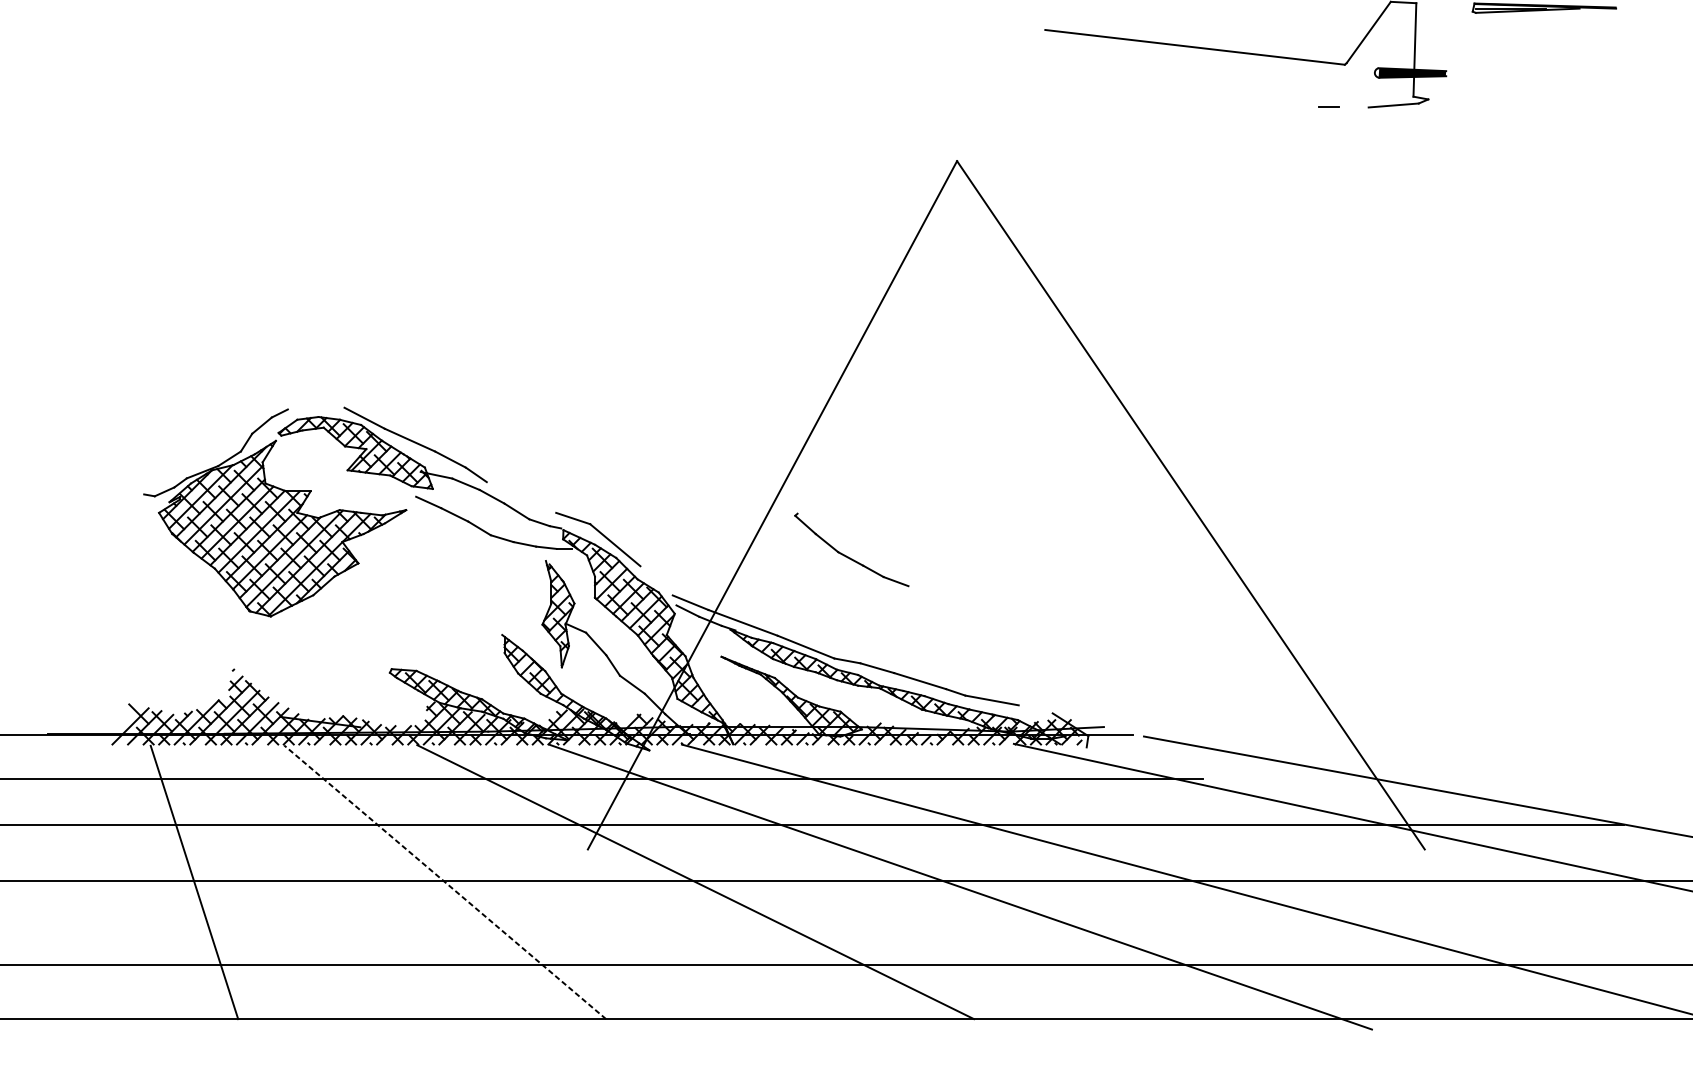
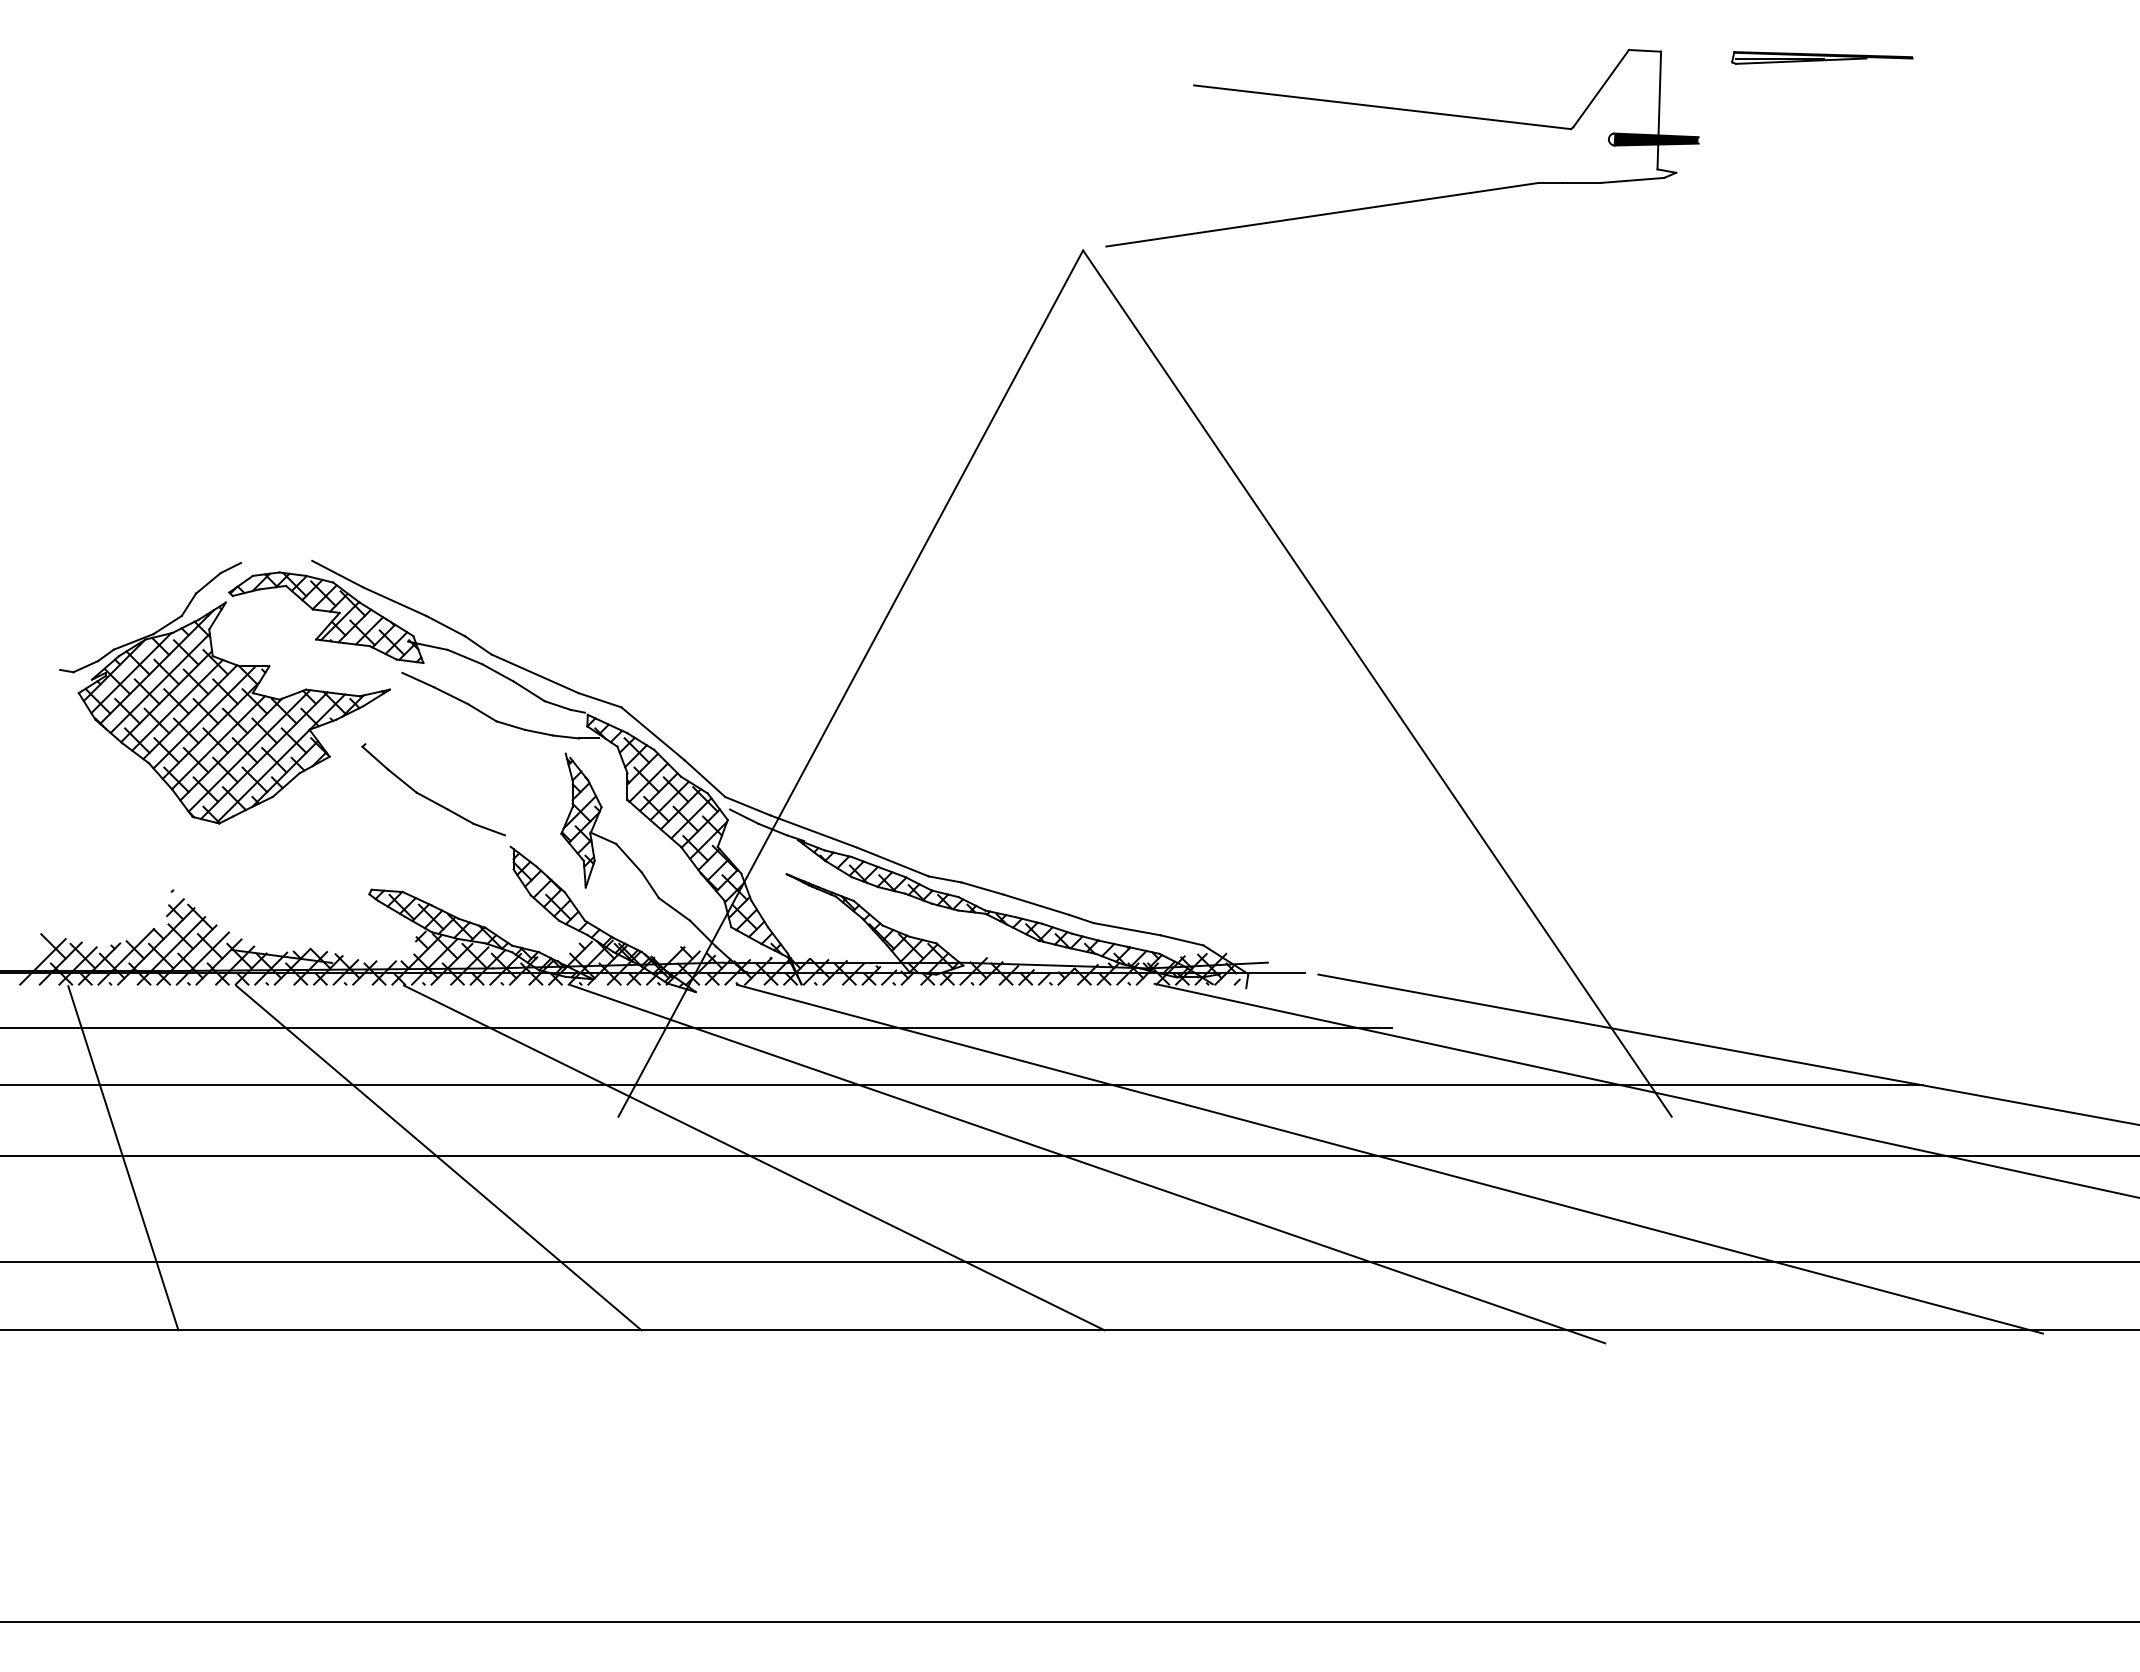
line: (1353, 107) -> (1582, 182), added
line: (1147, 132) -> (1322, 214), added
line: (521, 497) -> (534, 673), added
part: (848, 556) -> (429, 798), moved
line: (656, 580) -> (704, 778), added
line: (1035, 709) -> (1181, 940), added
line: (444, 882) -> (438, 1158), dashed -> solid

